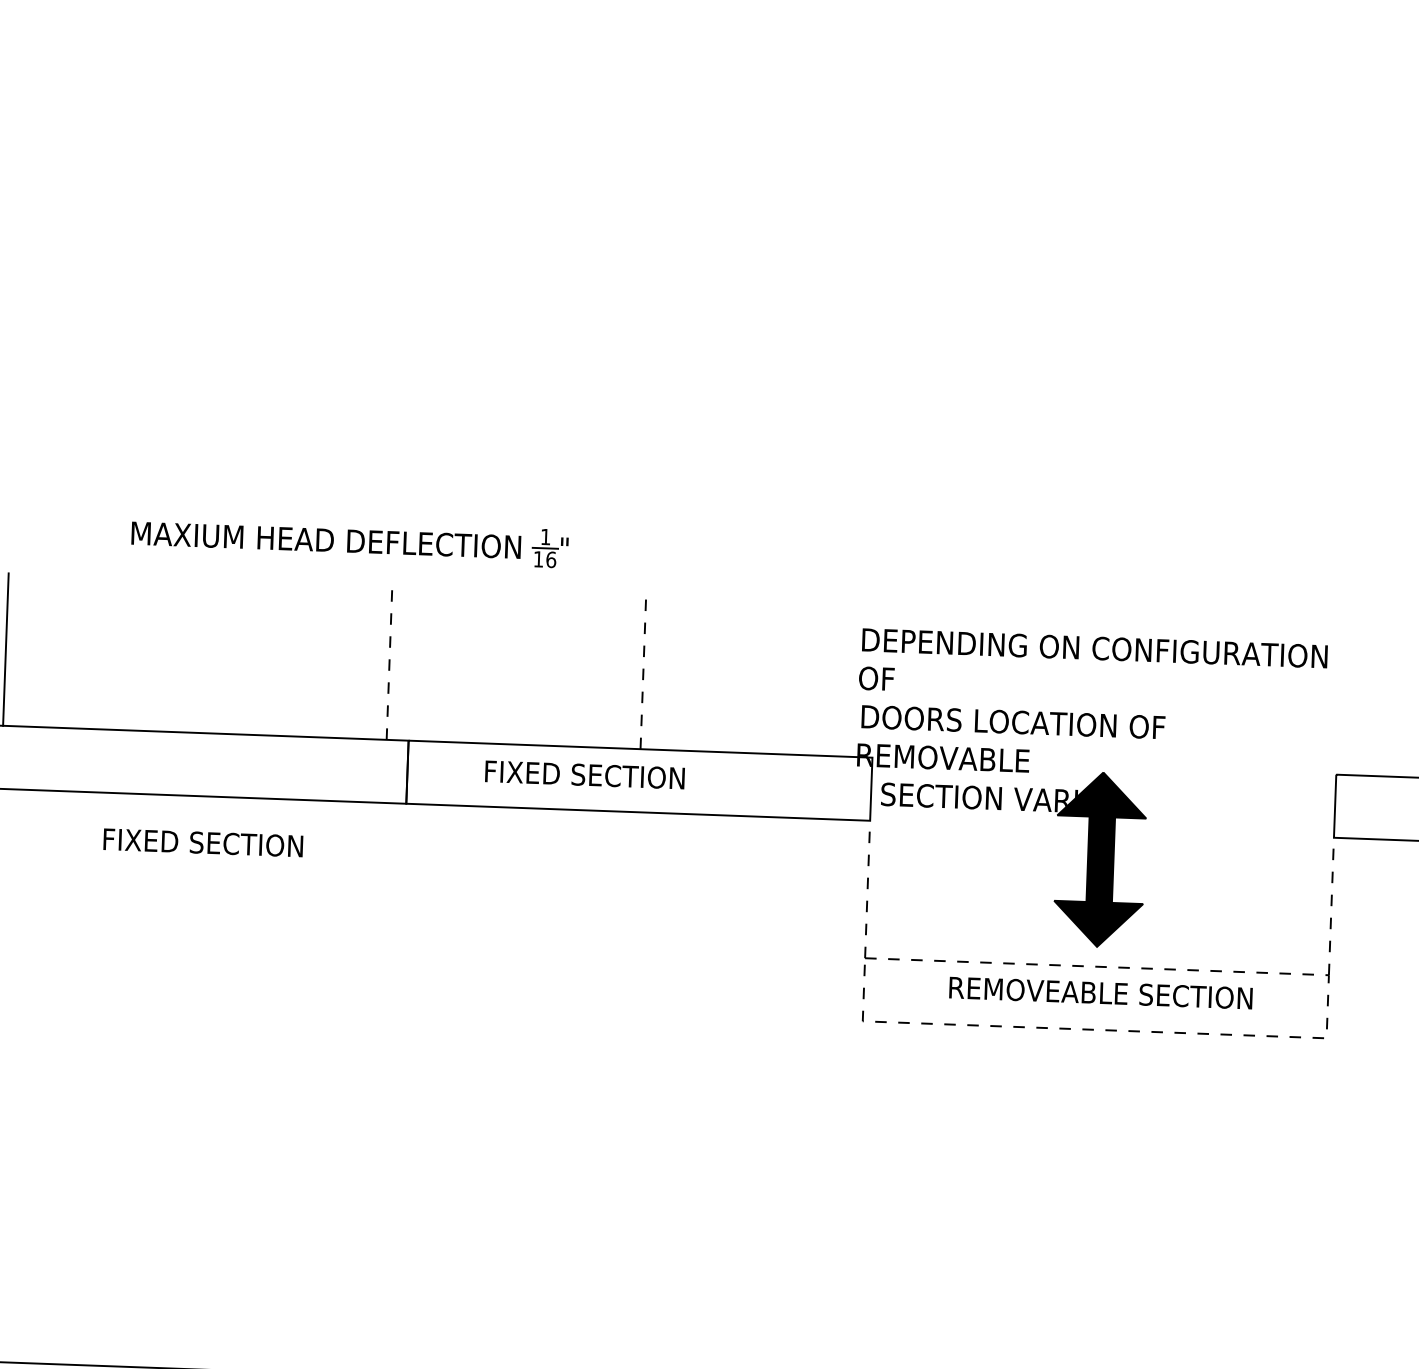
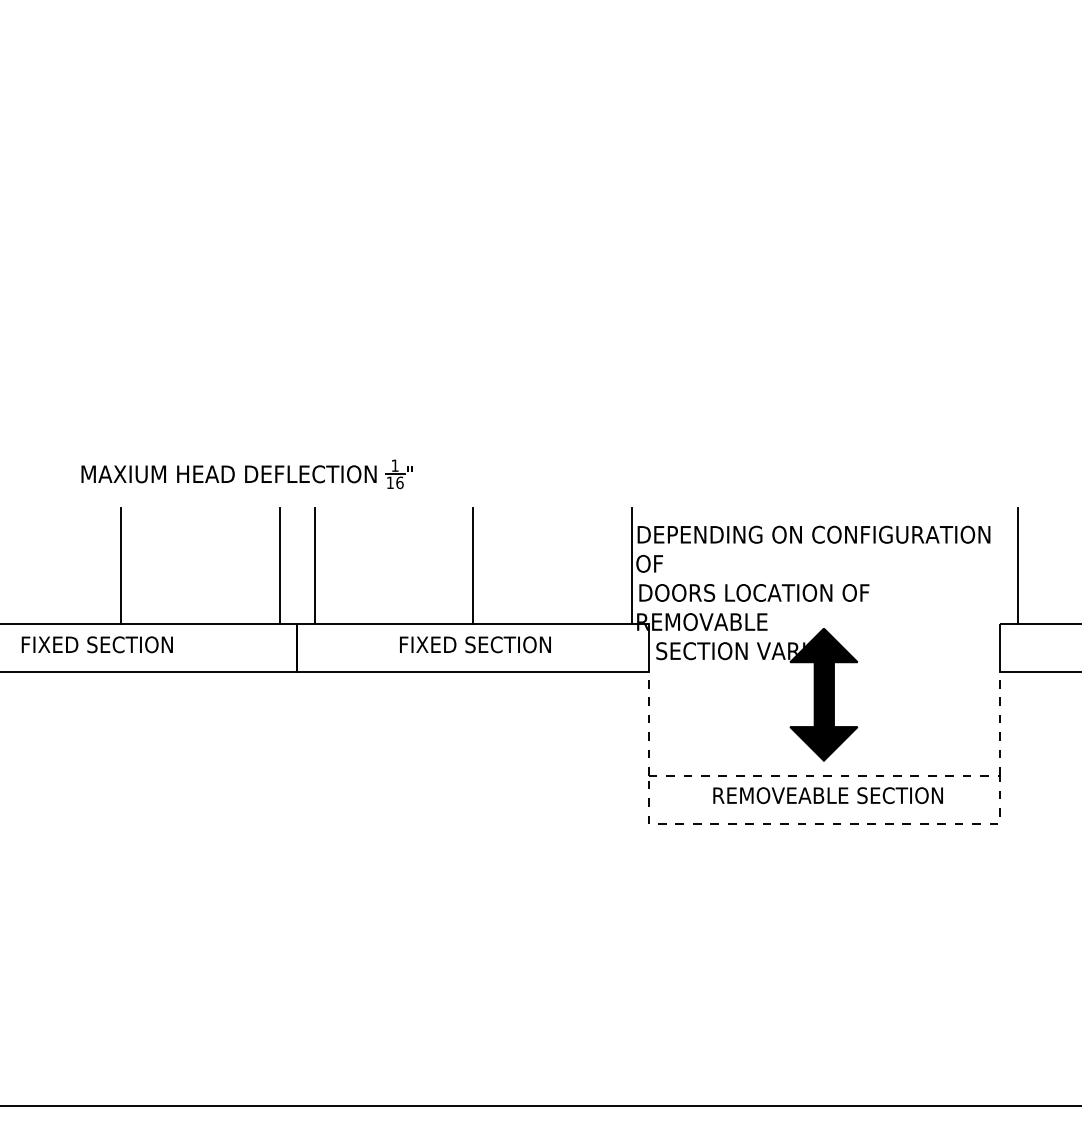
line: (179, 655) -> (121, 565), added
line: (389, 663) -> (280, 565), dashed -> solid
line: (434, 664) -> (314, 565), added
line: (642, 672) -> (472, 565), dashed -> solid
line: (852, 680) -> (631, 565), added
line: (1361, 698) -> (1017, 565), added
text: (585, 774) -> (475, 644), moved
text: (202, 842) -> (96, 644), moved

